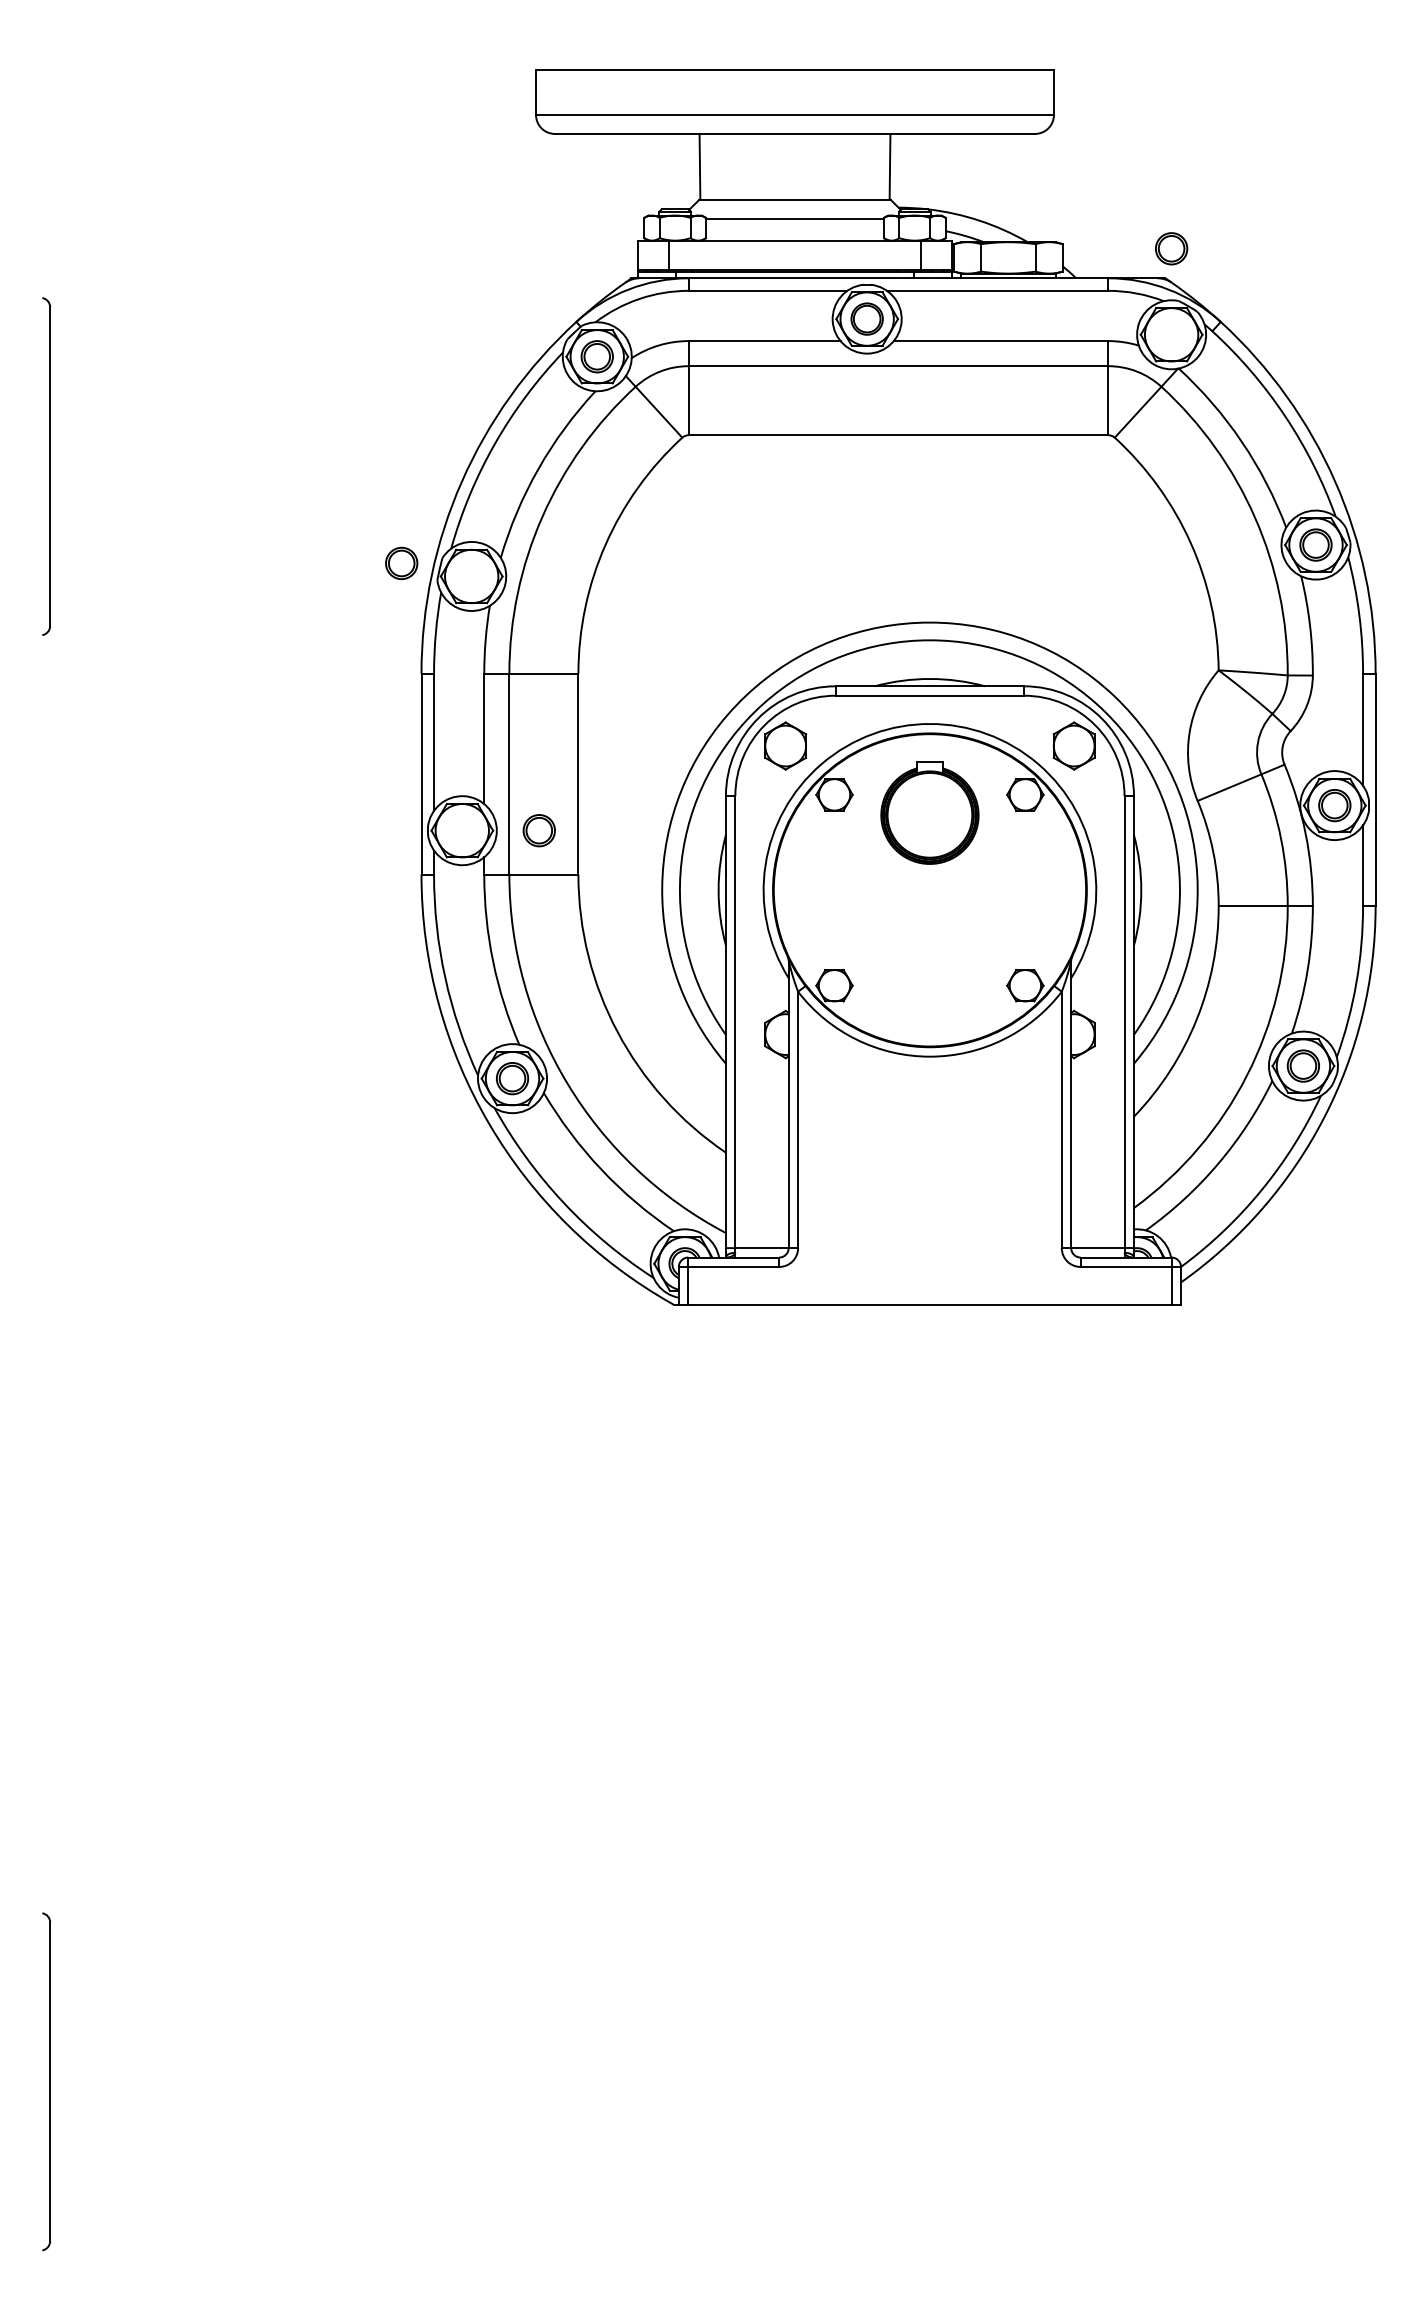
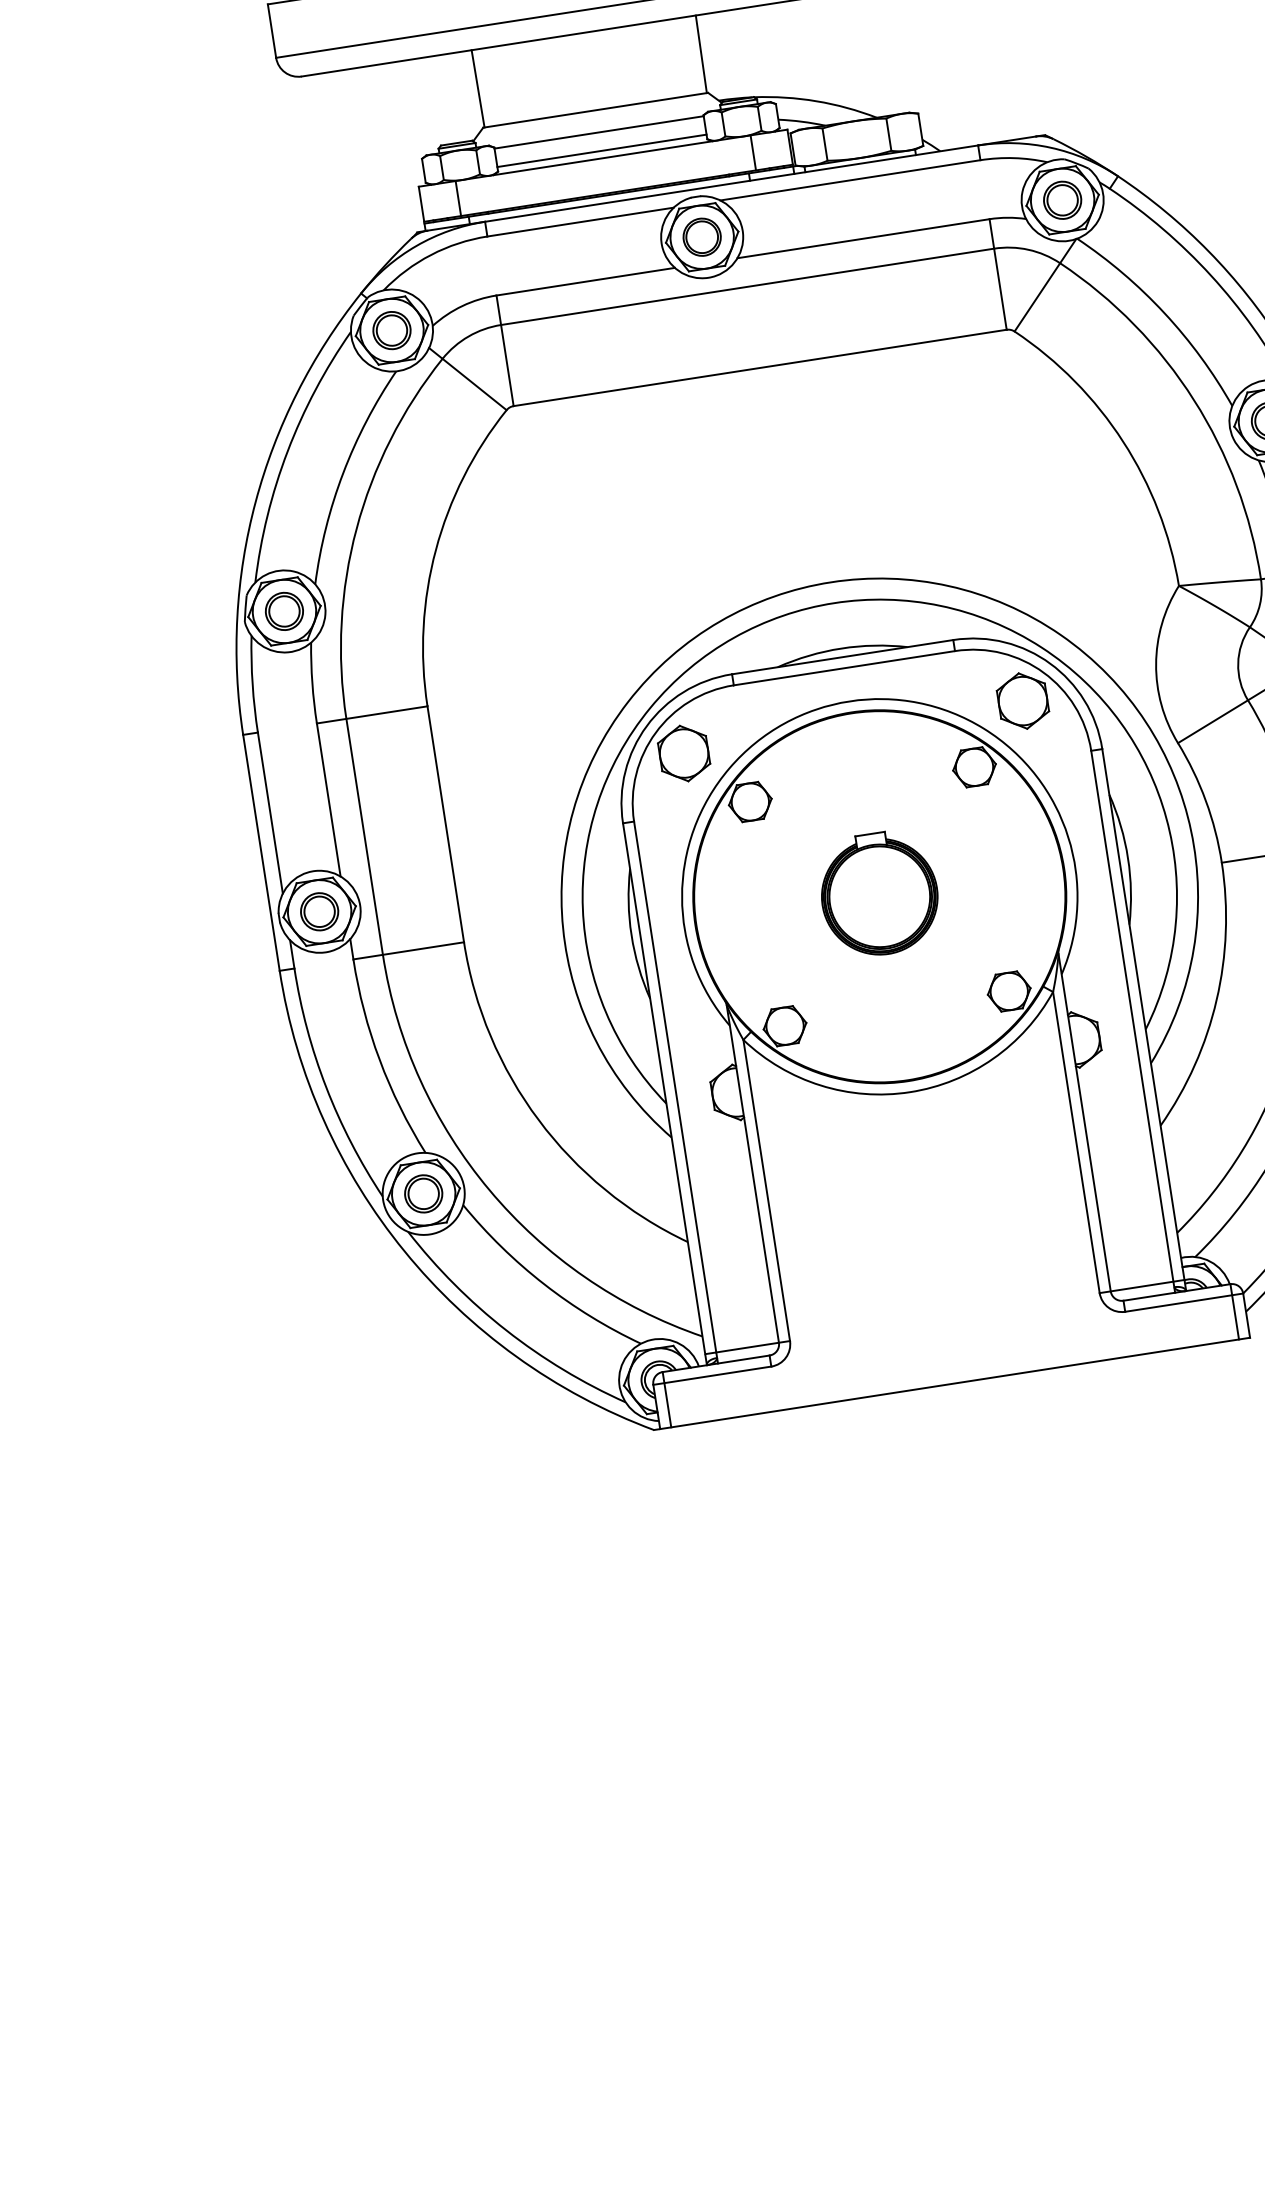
line: (794, 234) -> (601, 151), added
part: (1171, 248) -> (1062, 199), moved
part: (401, 562) -> (284, 610), moved
part: (929, 812) -> (878, 893), moved
part: (538, 830) -> (318, 911), moved

